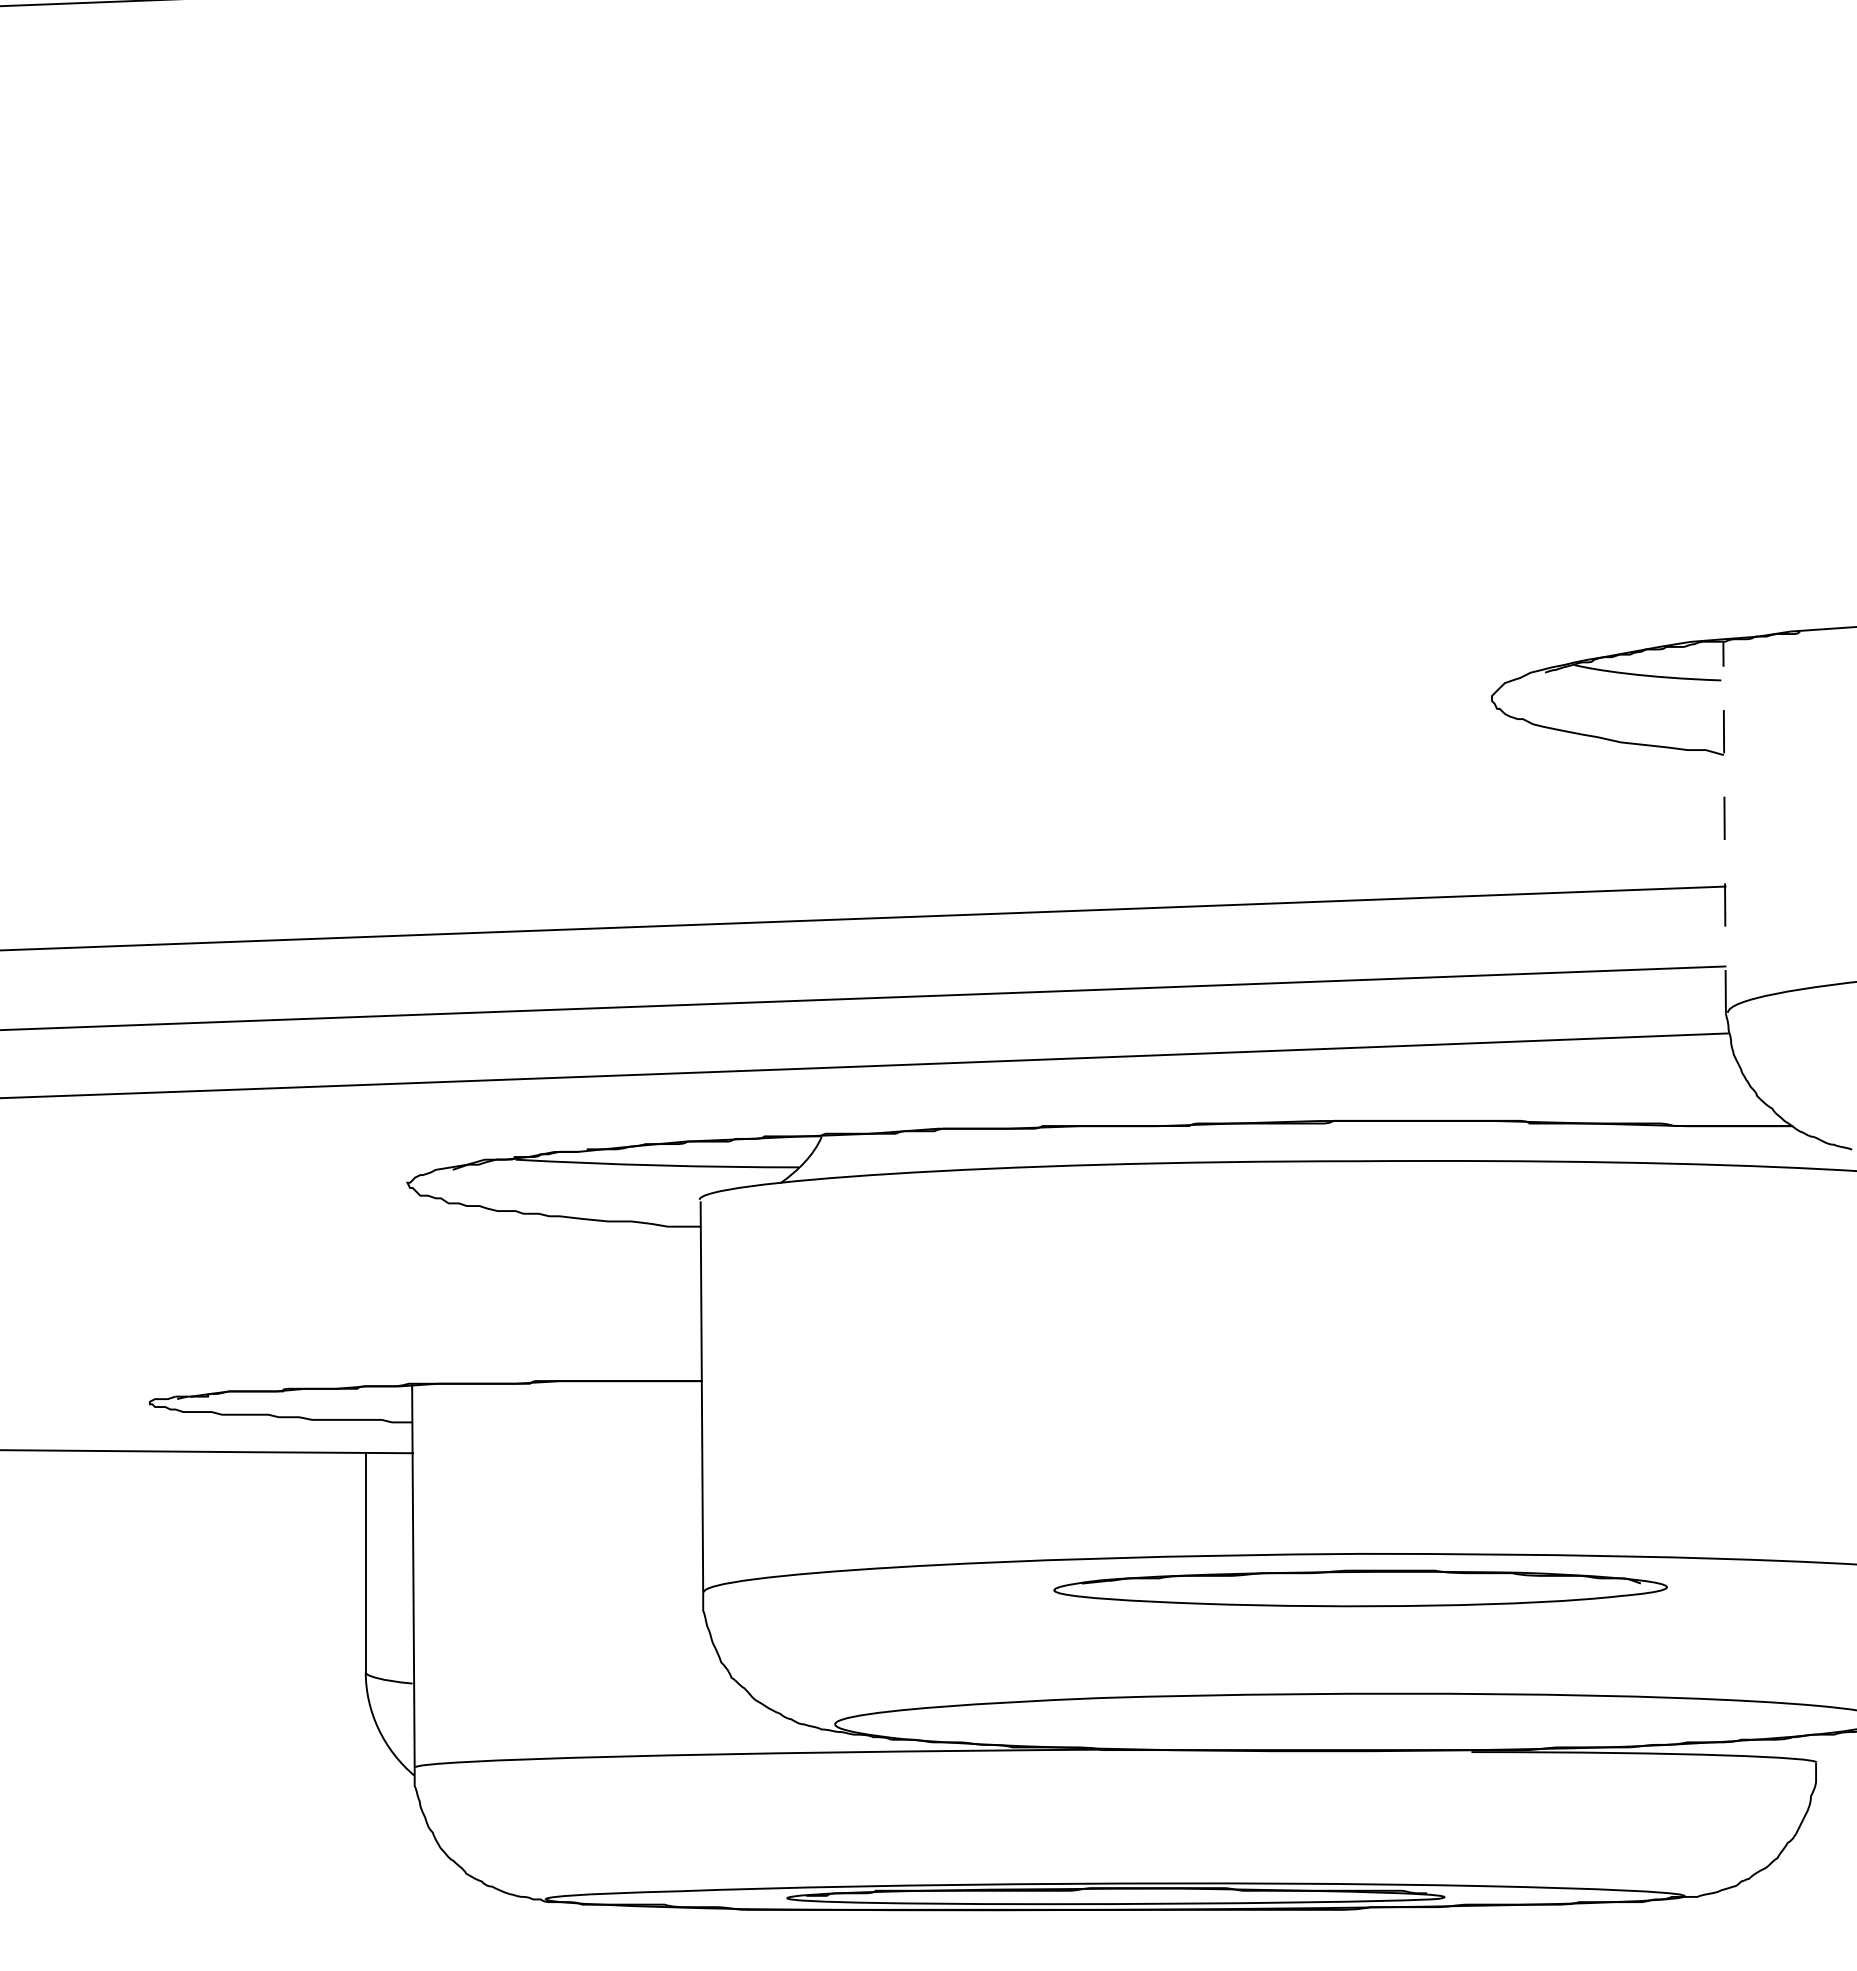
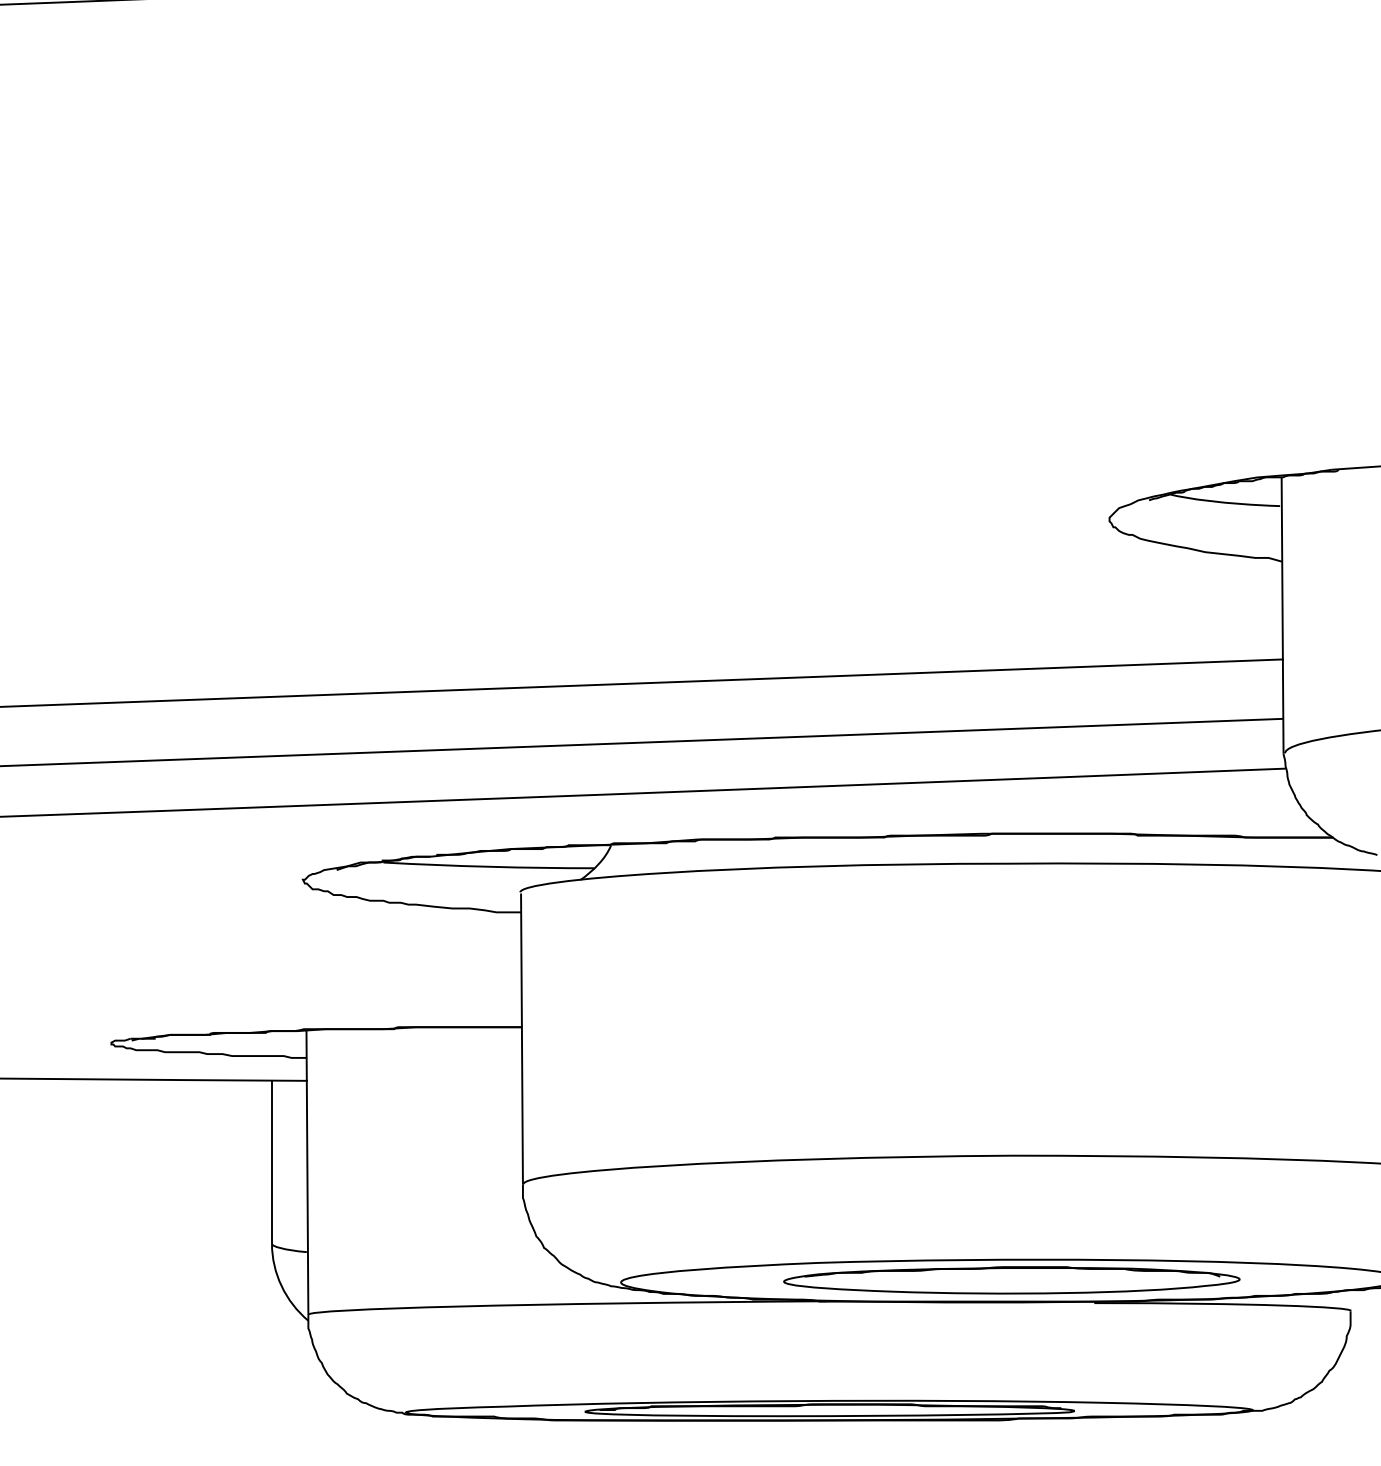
line: (1724, 827) -> (1282, 615), dashed -> solid
part: (1360, 1588) -> (1011, 1280), moved

